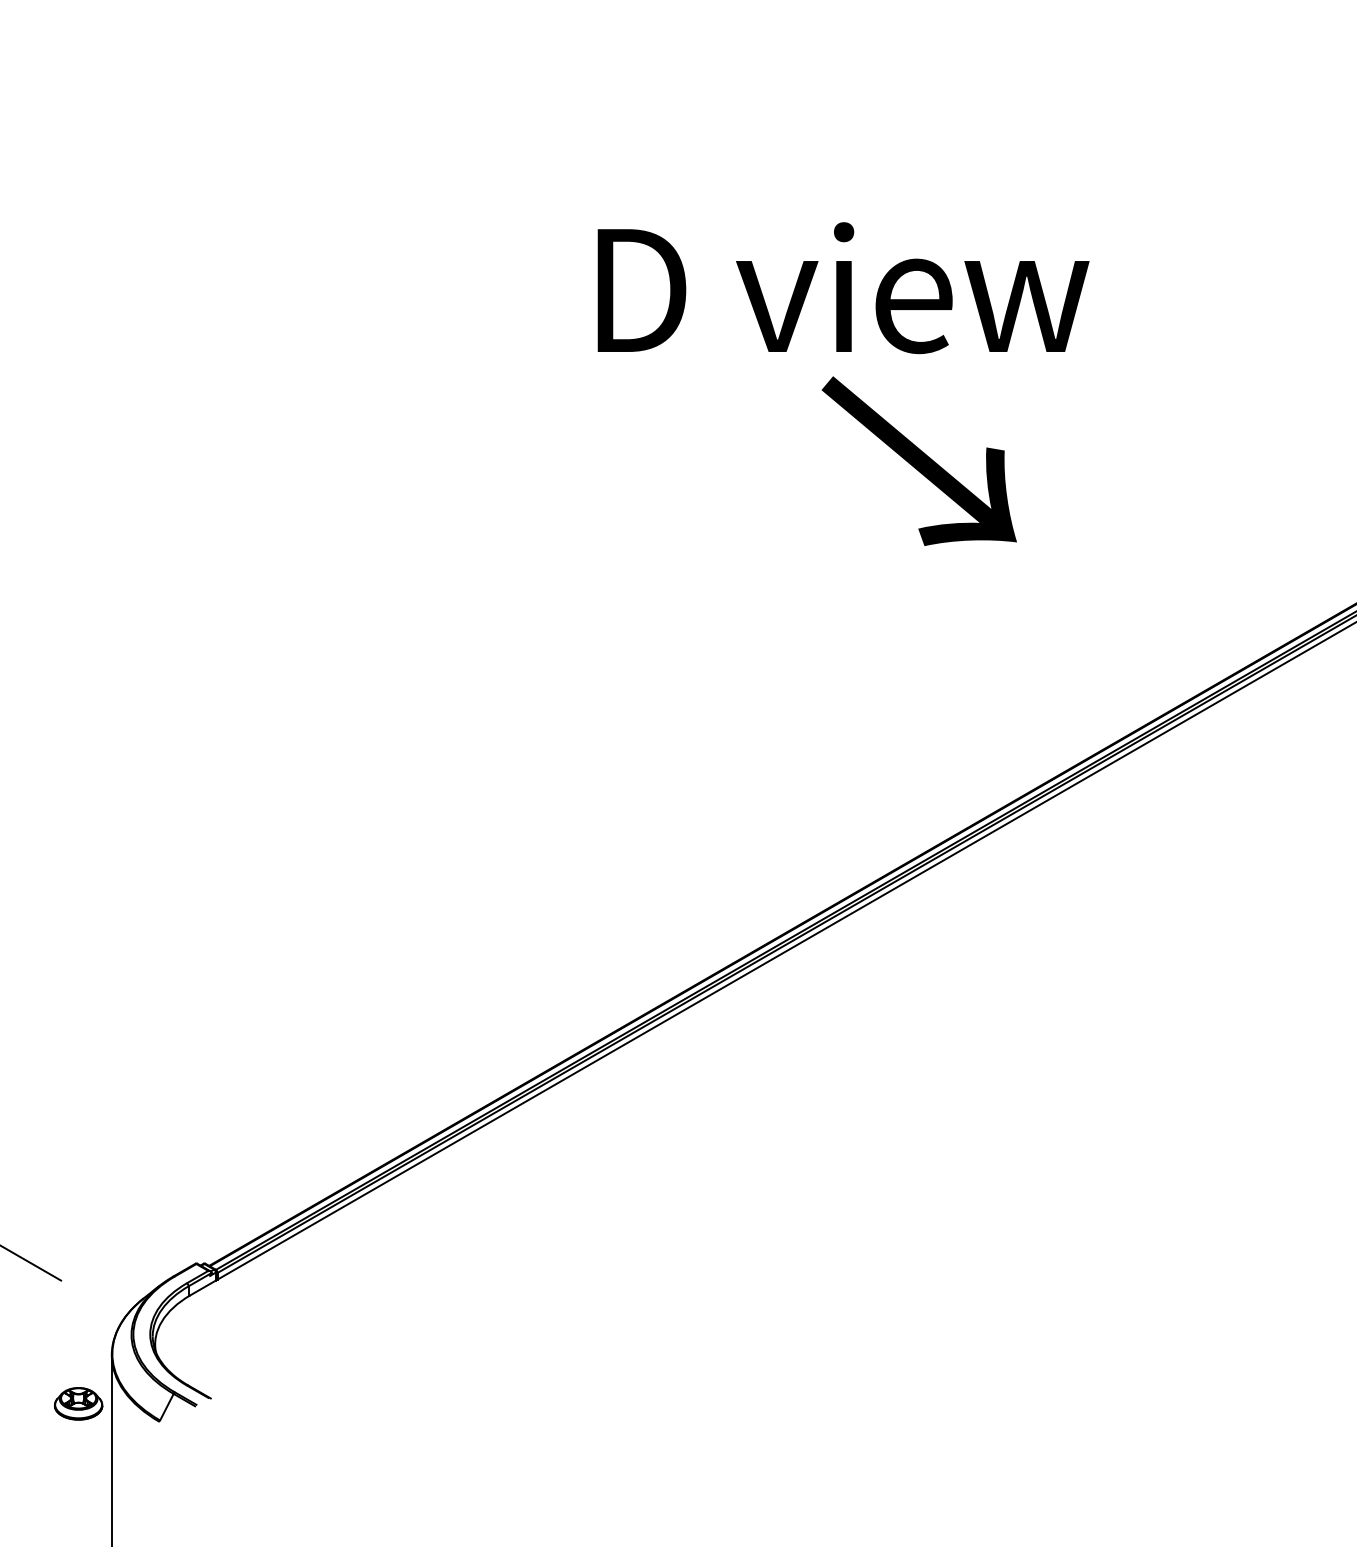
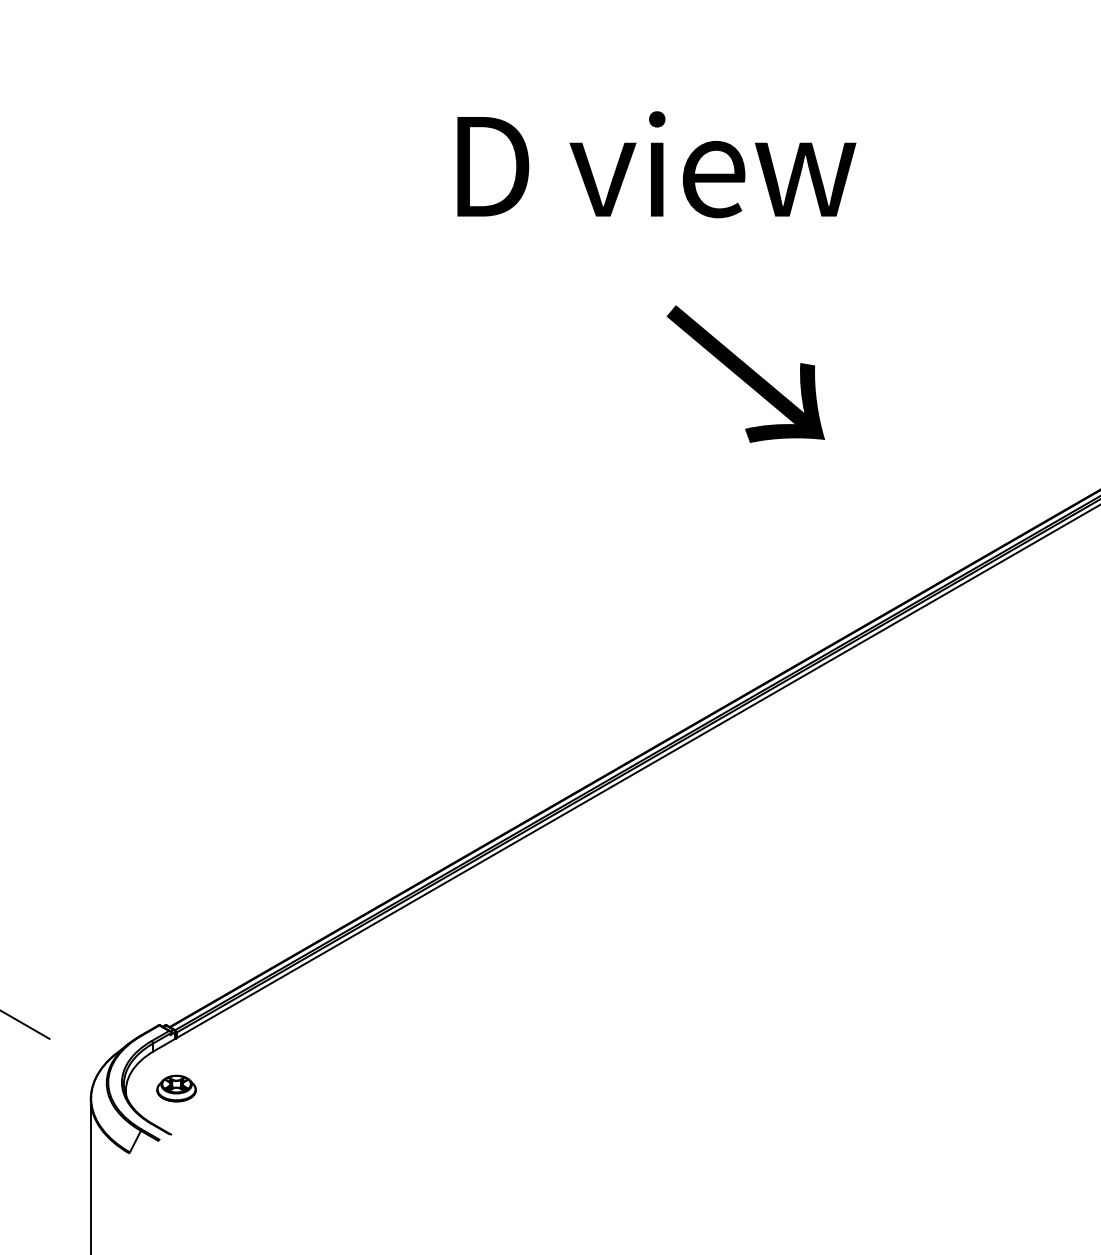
text: (843, 288) -> (656, 165), moved
part: (78, 1403) -> (176, 1088), moved

